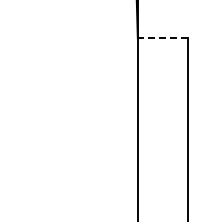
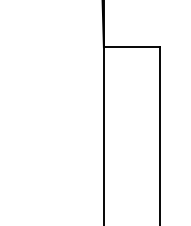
line: (162, 38) -> (130, 47), dashed -> solid

